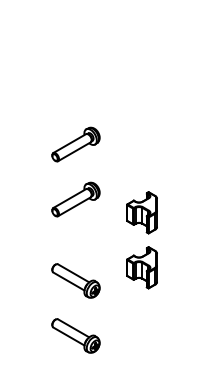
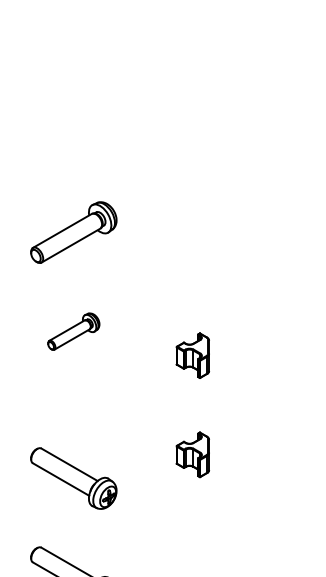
part: (75, 199) -> (72, 331), size x0.6
part: (141, 212) -> (191, 355), size x0.6
part: (141, 267) -> (191, 454), size x0.6

